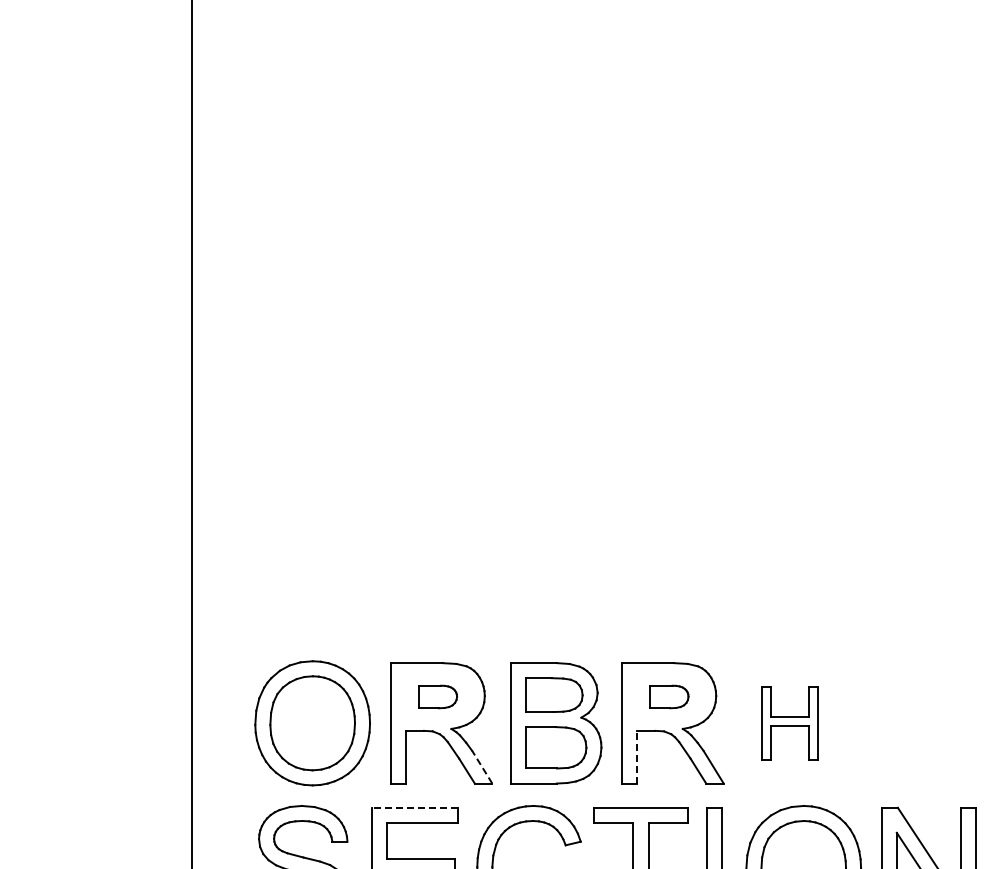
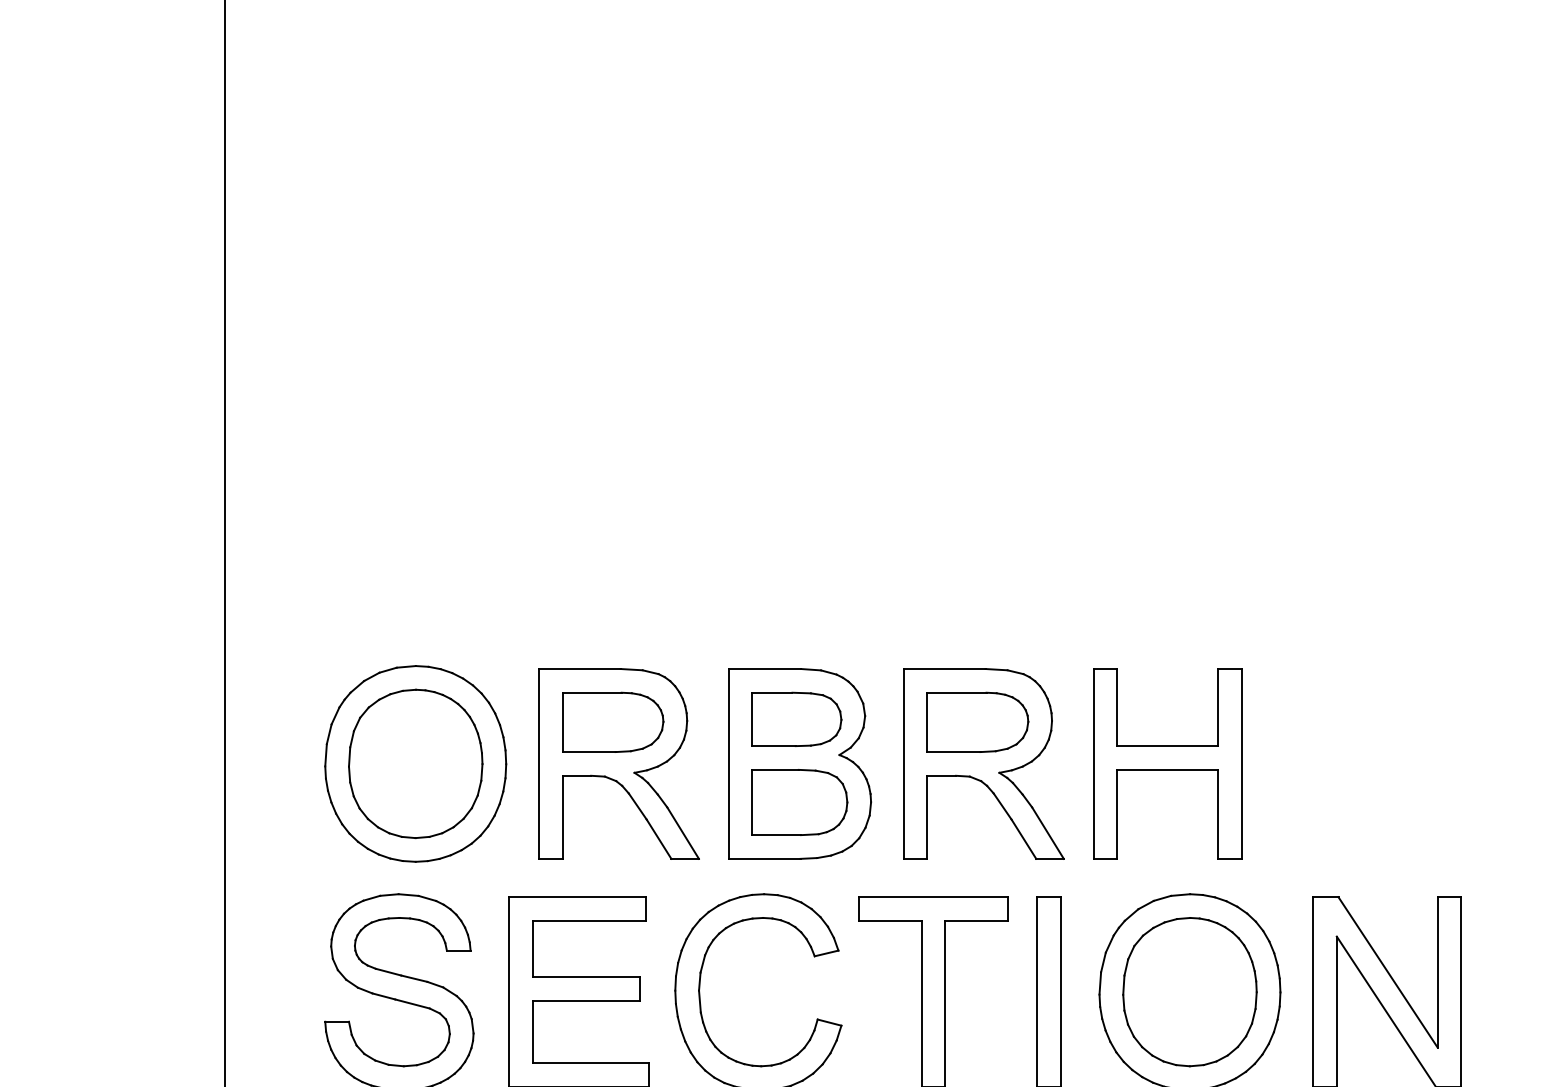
part: (437, 696) -> (612, 721), size x1.67
part: (669, 696) -> (978, 721), size x1.67
part: (789, 723) -> (1167, 764), size x1.67
line: (637, 756) -> (927, 816), dashed -> solid
line: (481, 766) -> (681, 832), dashed -> solid
line: (414, 807) -> (576, 896), dashed -> solid

